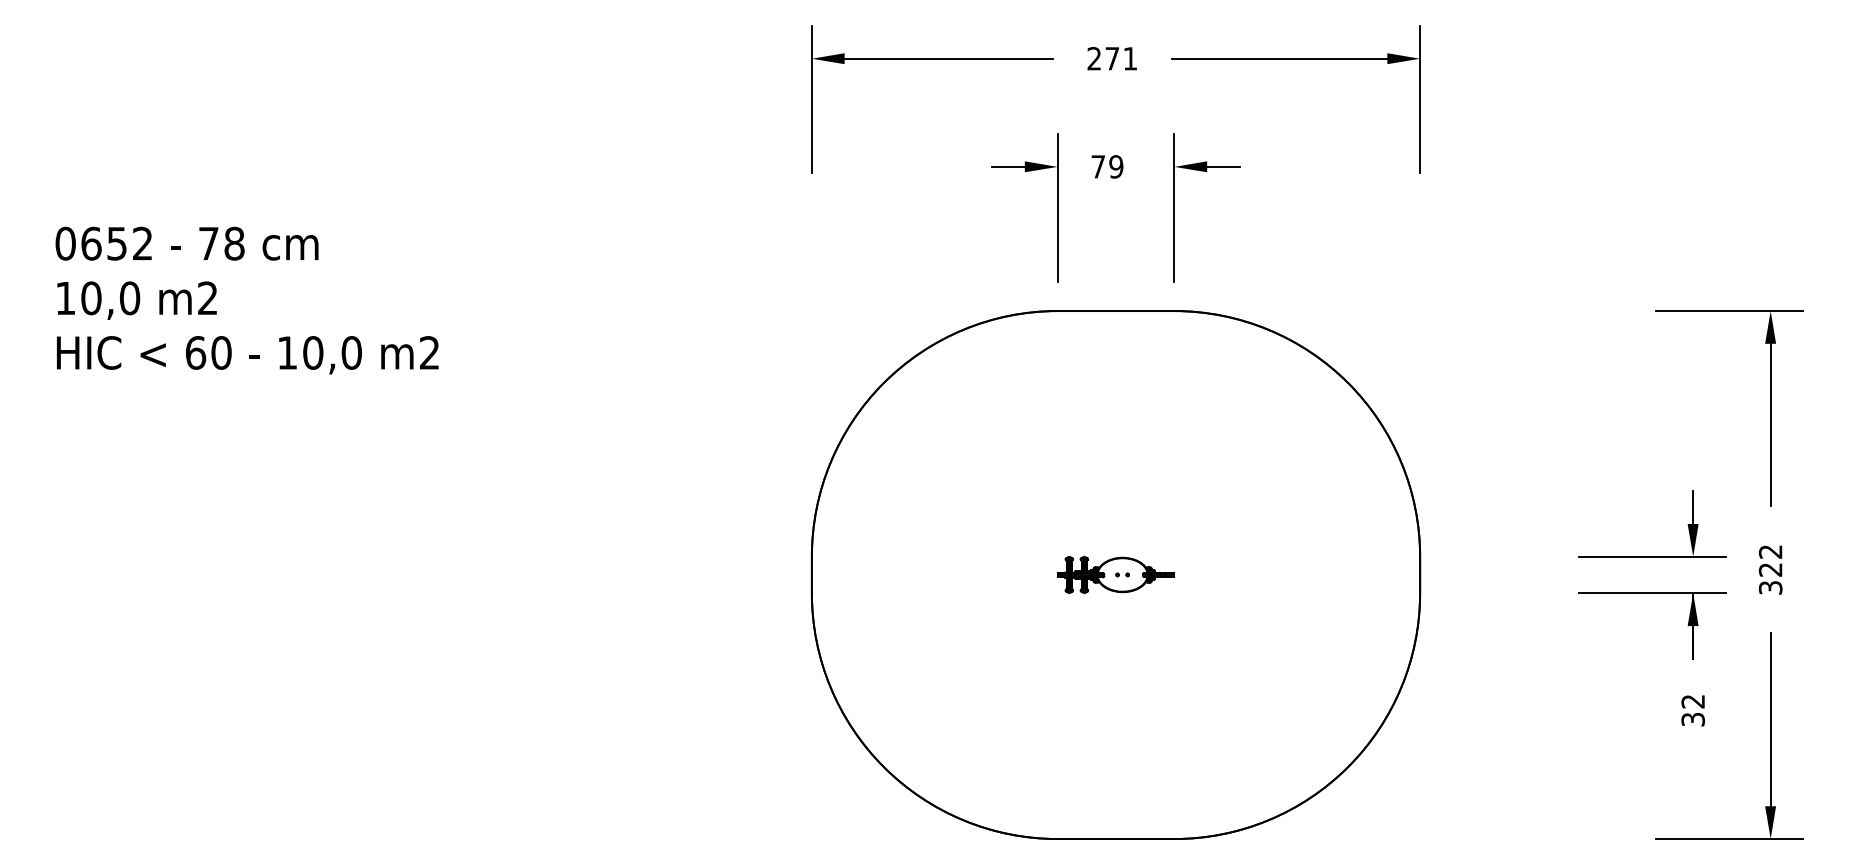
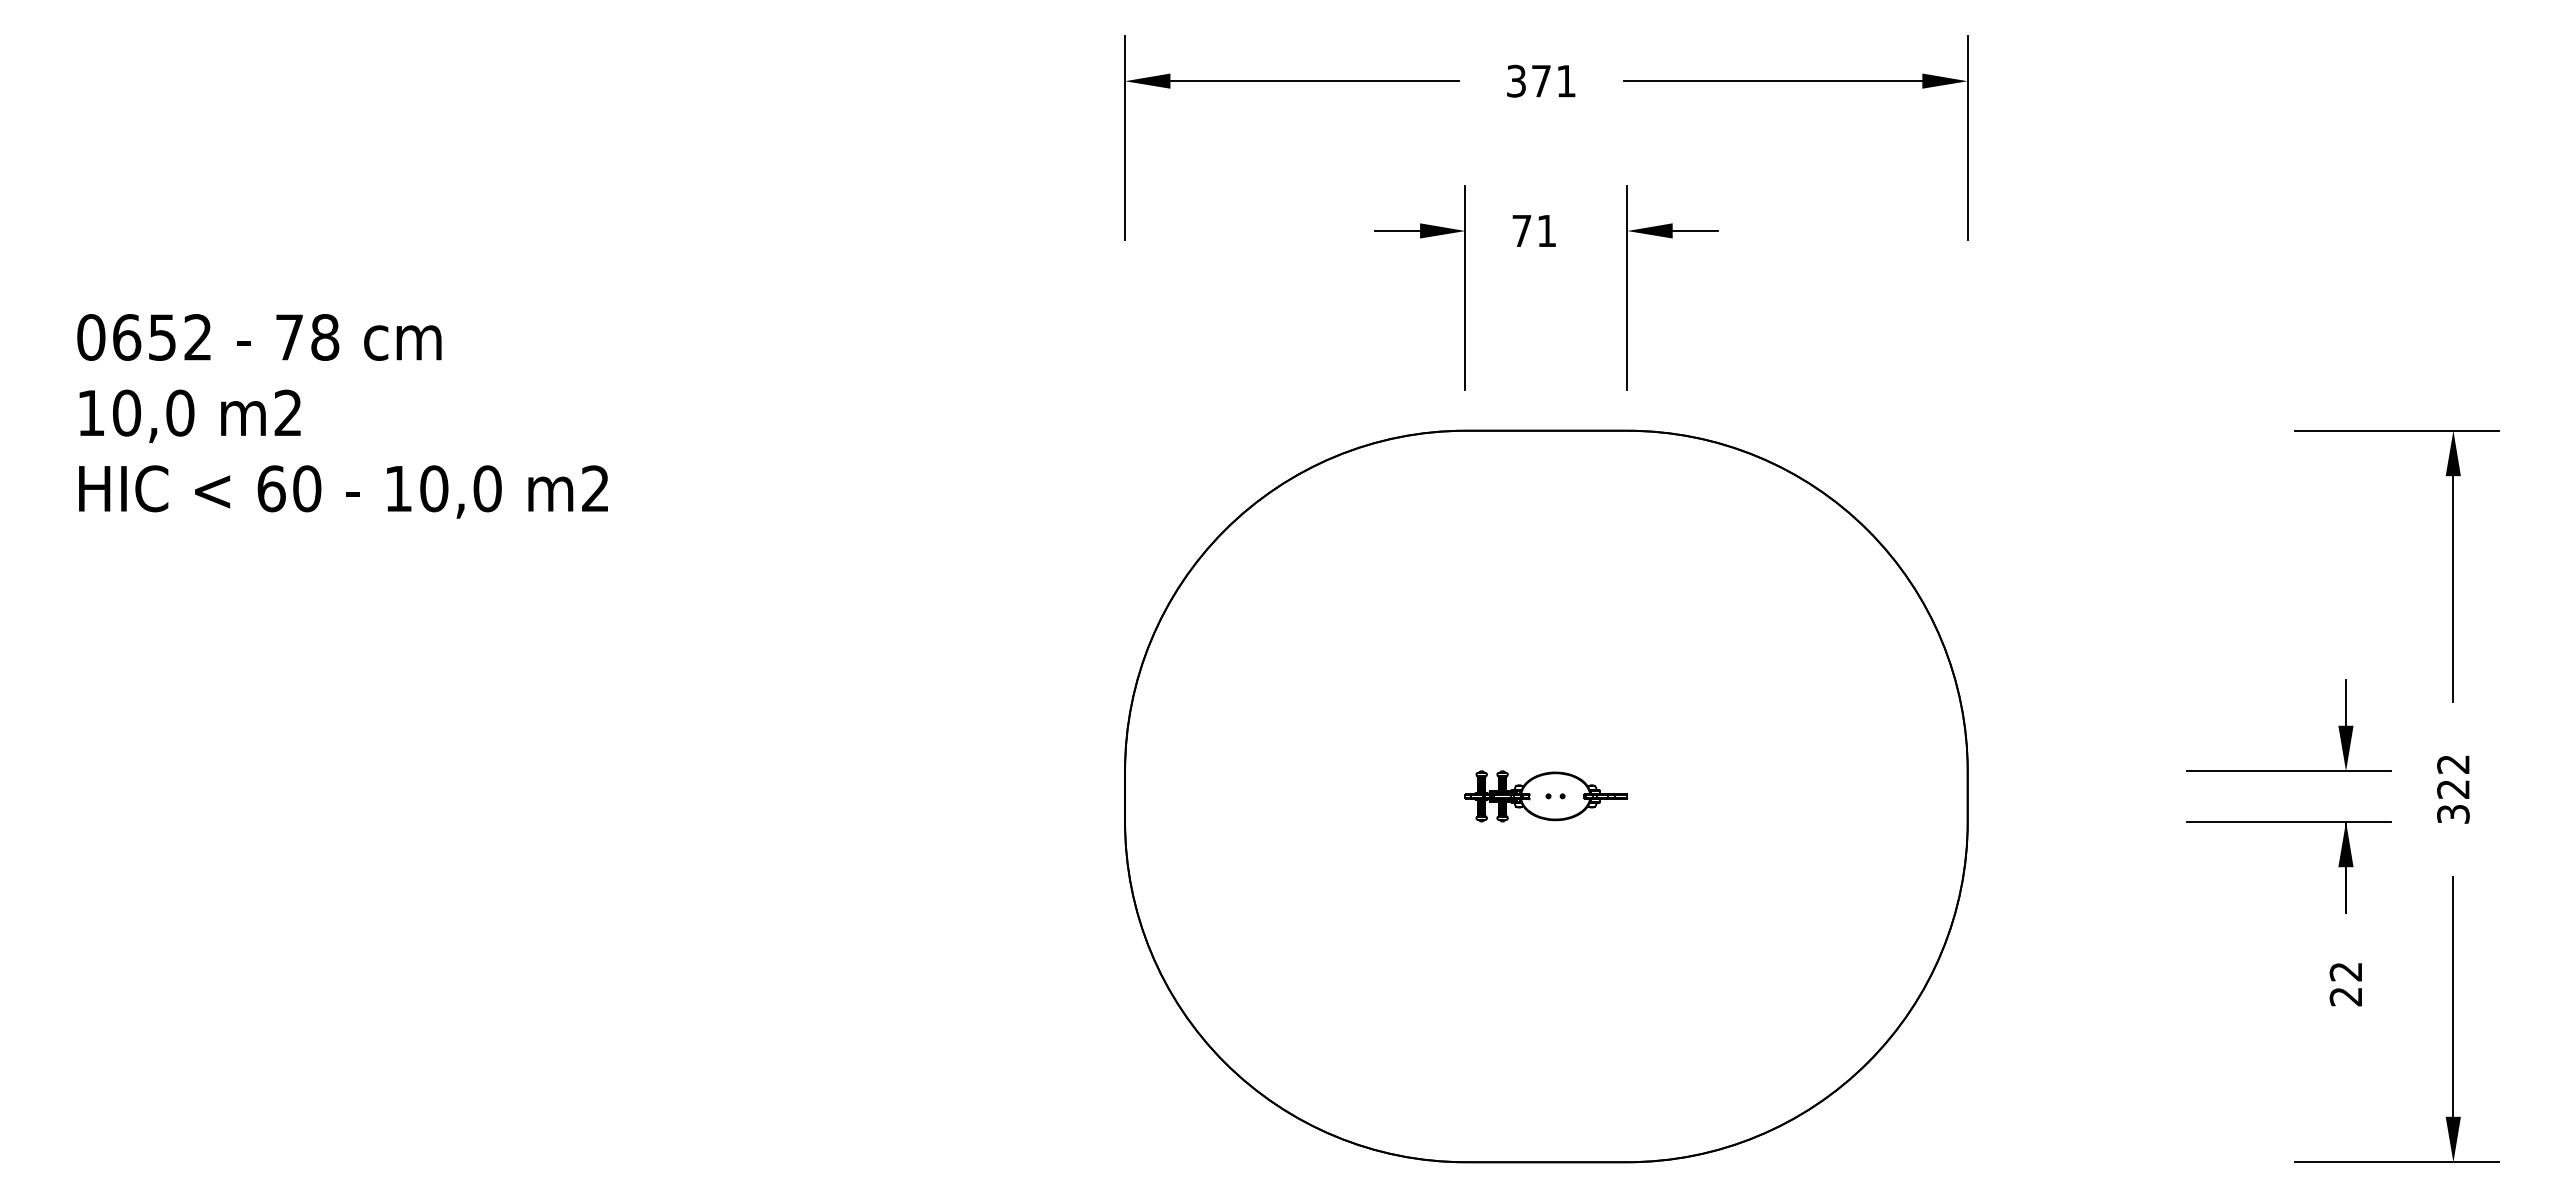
text: (1094, 58) -> (1516, 81), 271 -> 371
text: (1116, 166) -> (1546, 230), 79 -> 71
text: (1692, 719) -> (2345, 996), 32 -> 22

